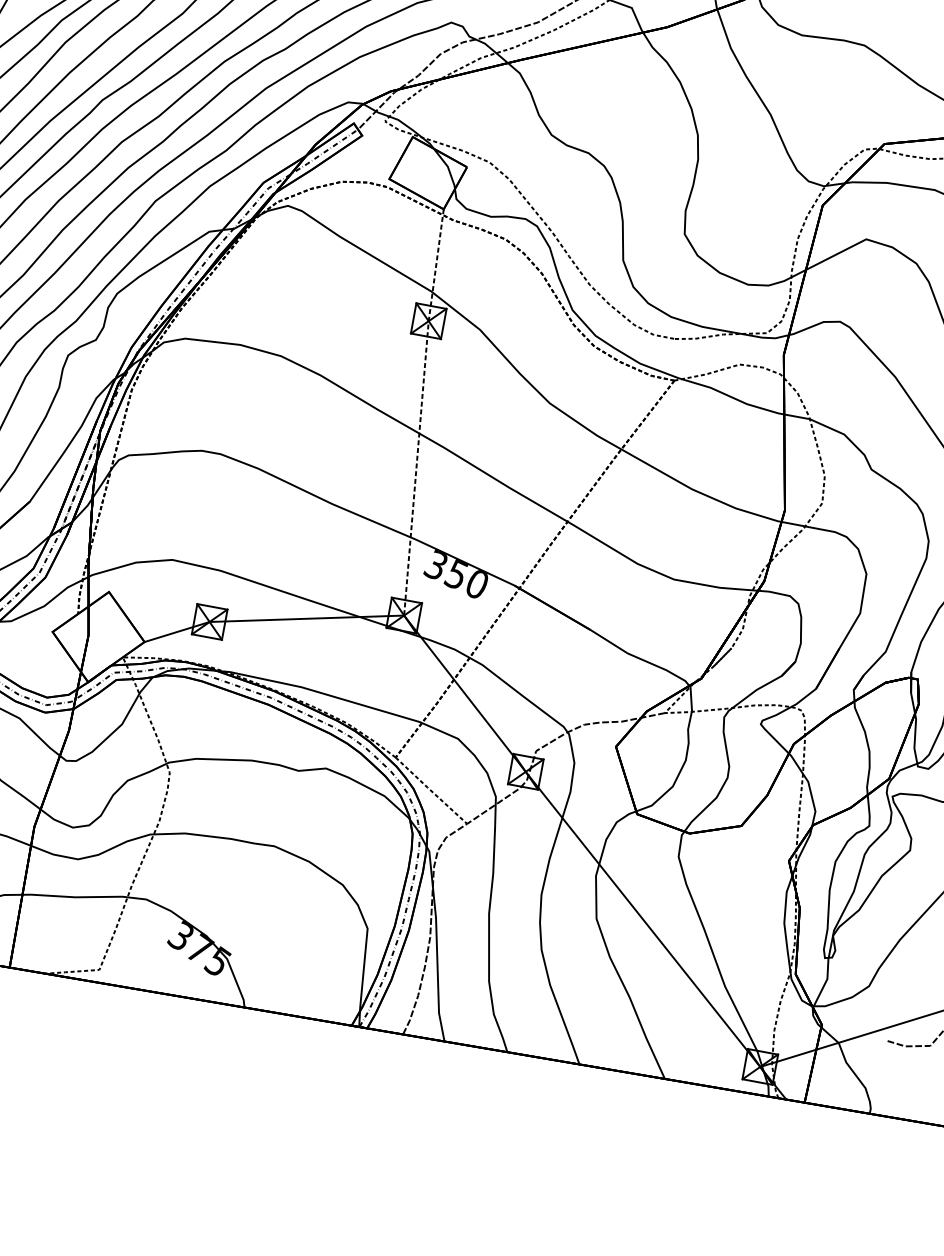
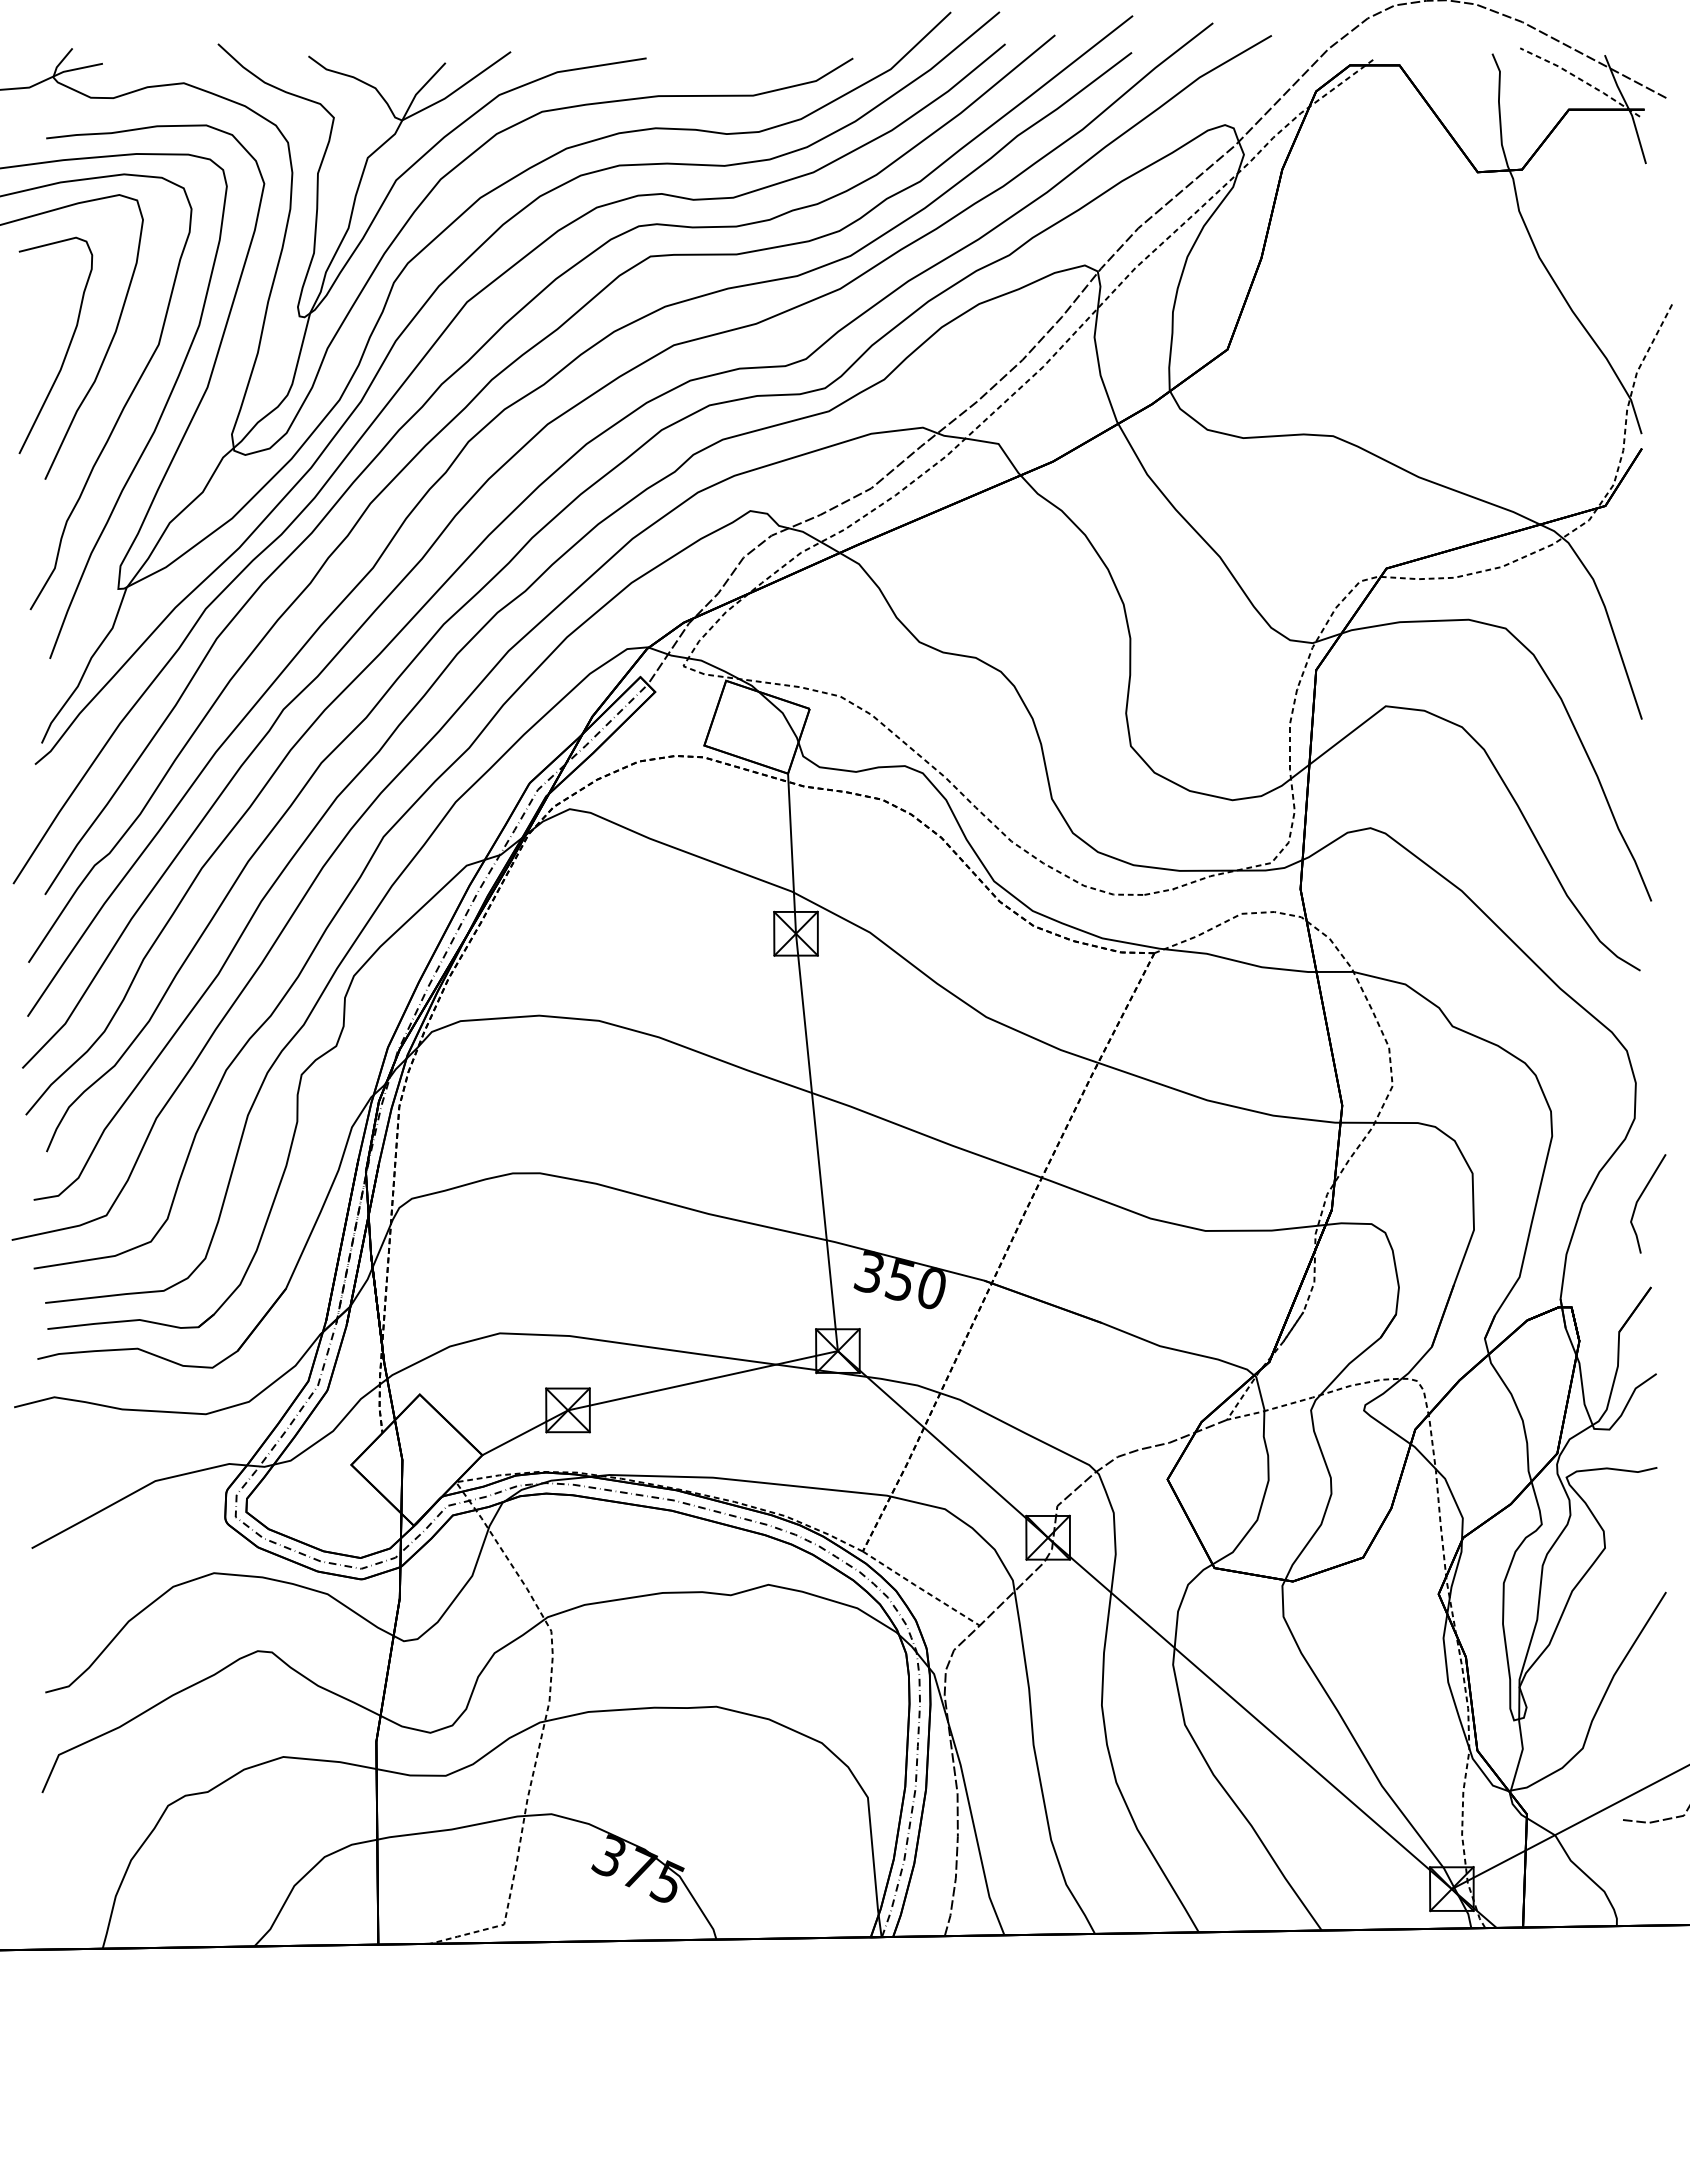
line: (420, 411) -> (808, 1061), dashed -> solid

